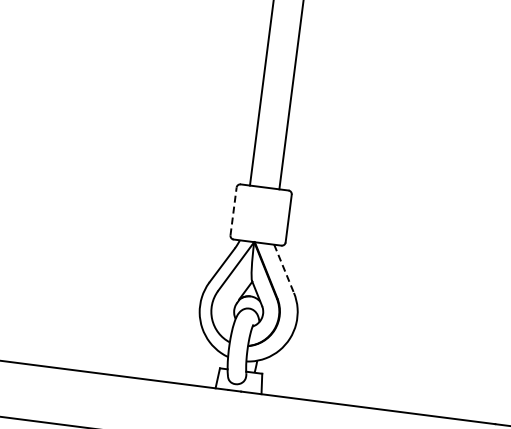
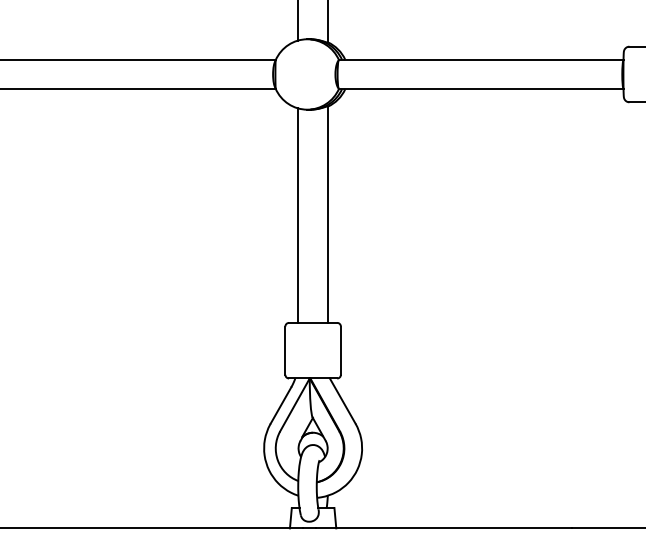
line: (233, 211) -> (285, 350), dashed -> solid
line: (284, 269) -> (343, 401), dashed -> solid

